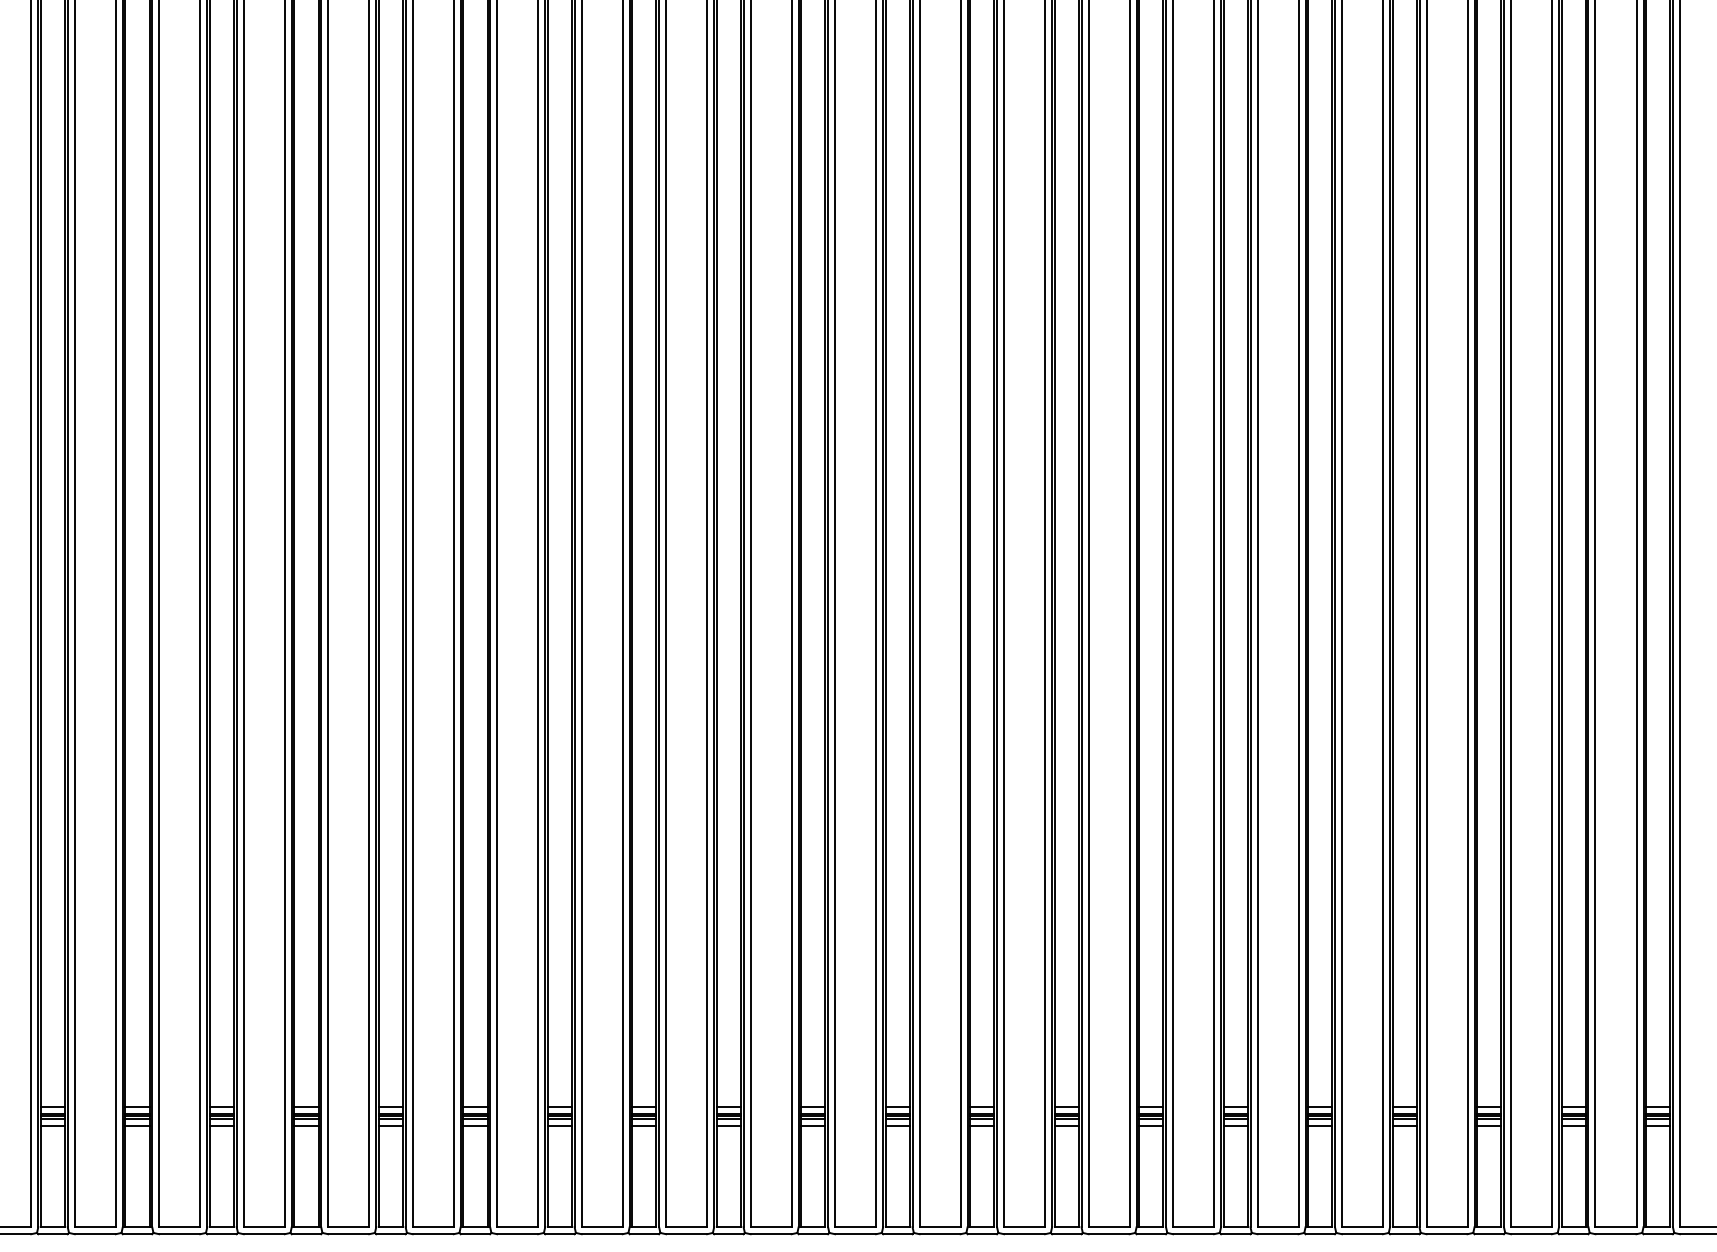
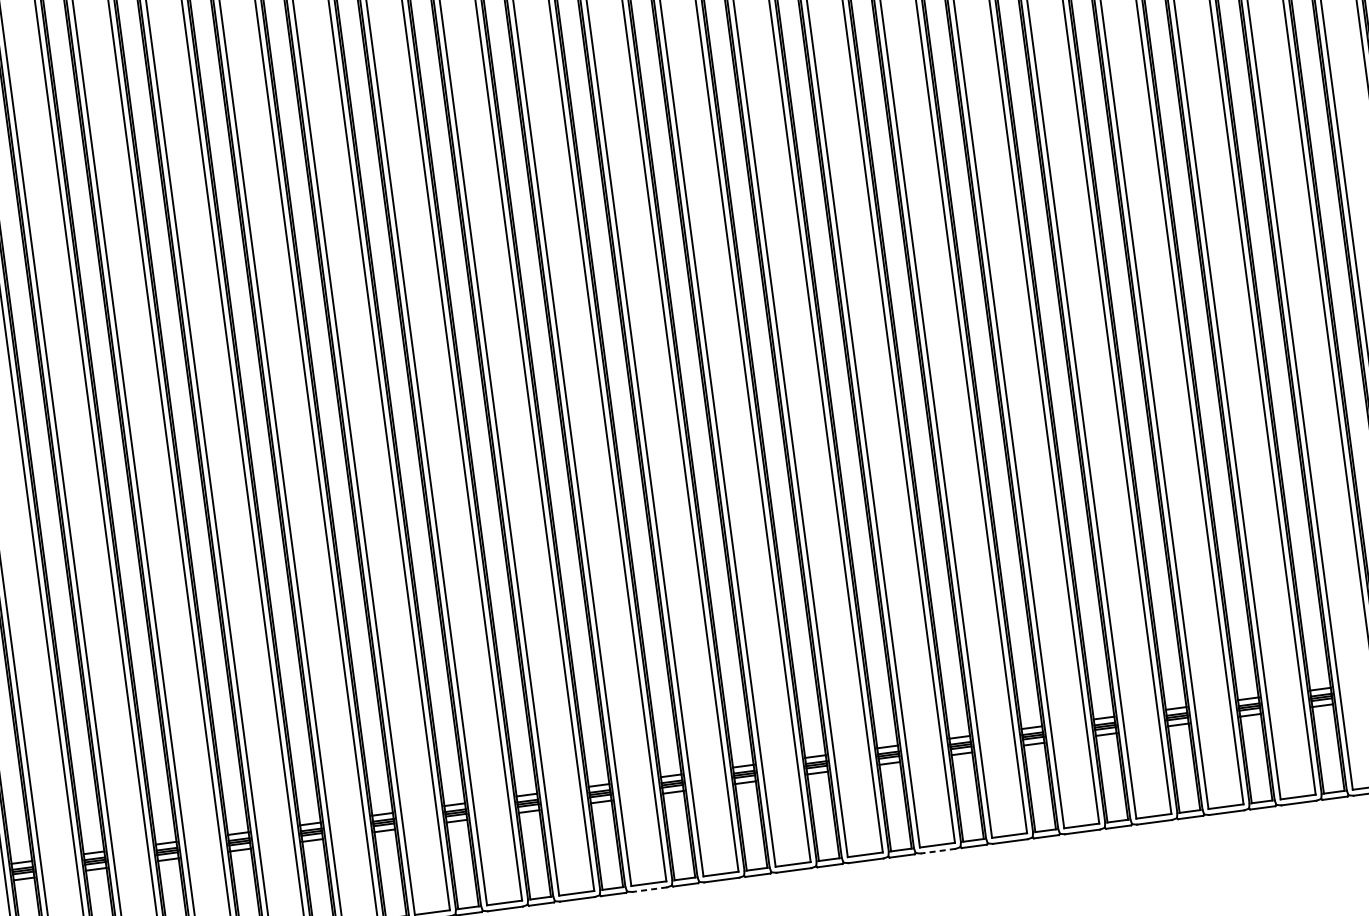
line: (855, 1234) -> (649, 889), solid -> dashed
line: (1193, 1234) -> (938, 851), solid -> dashed

